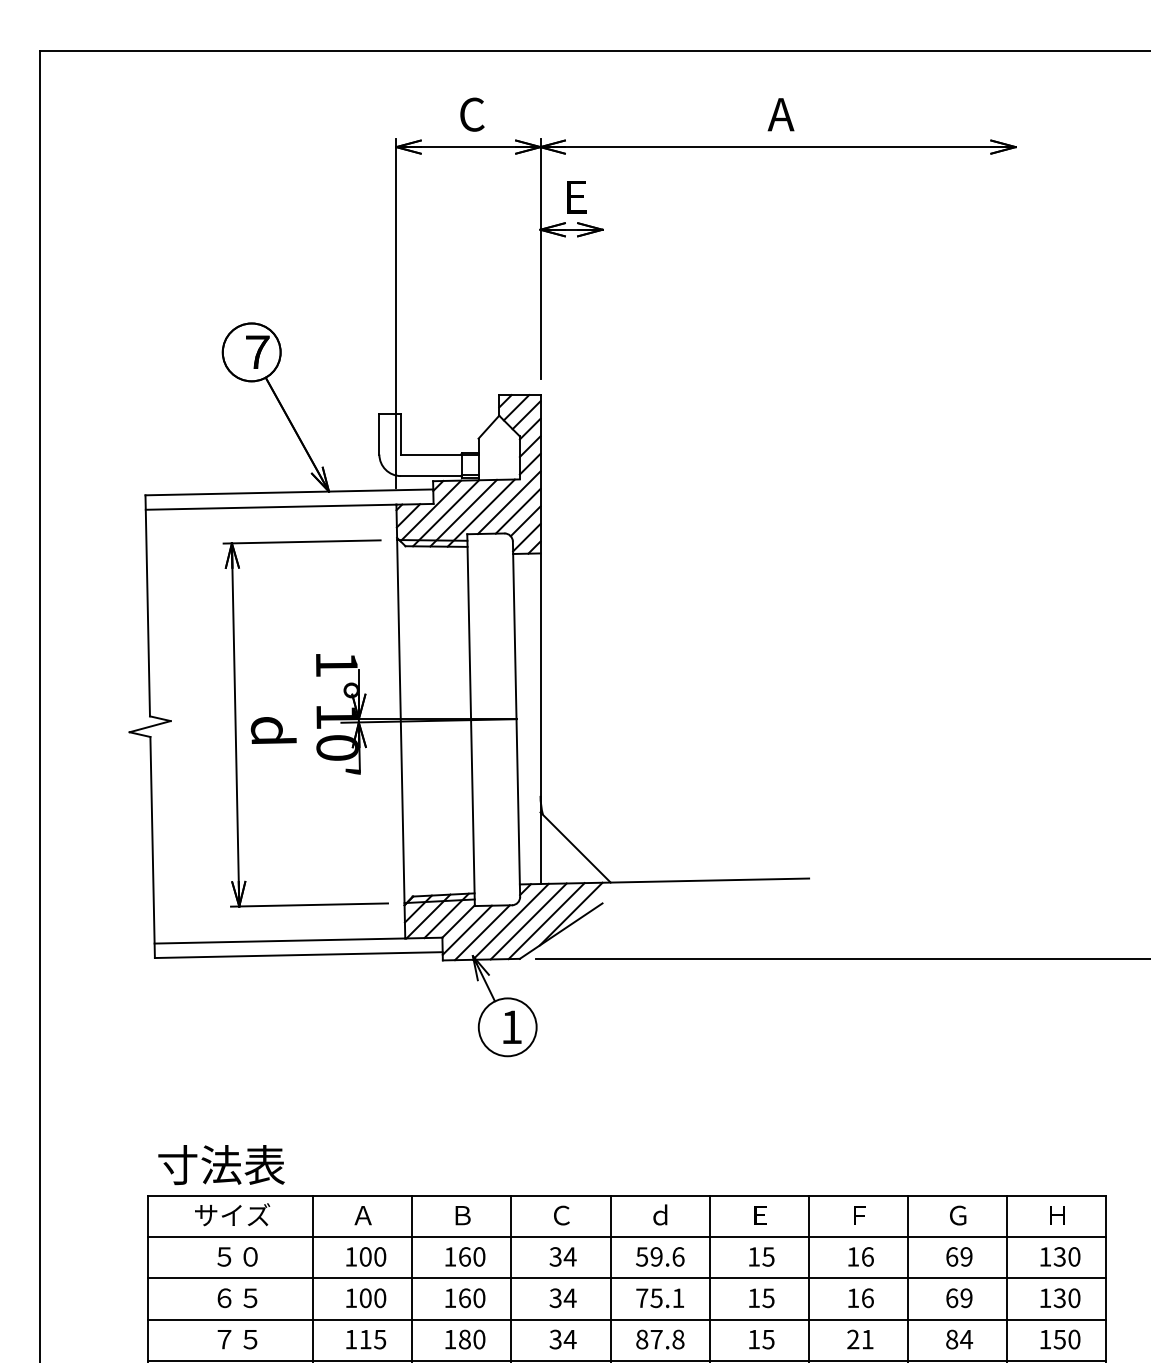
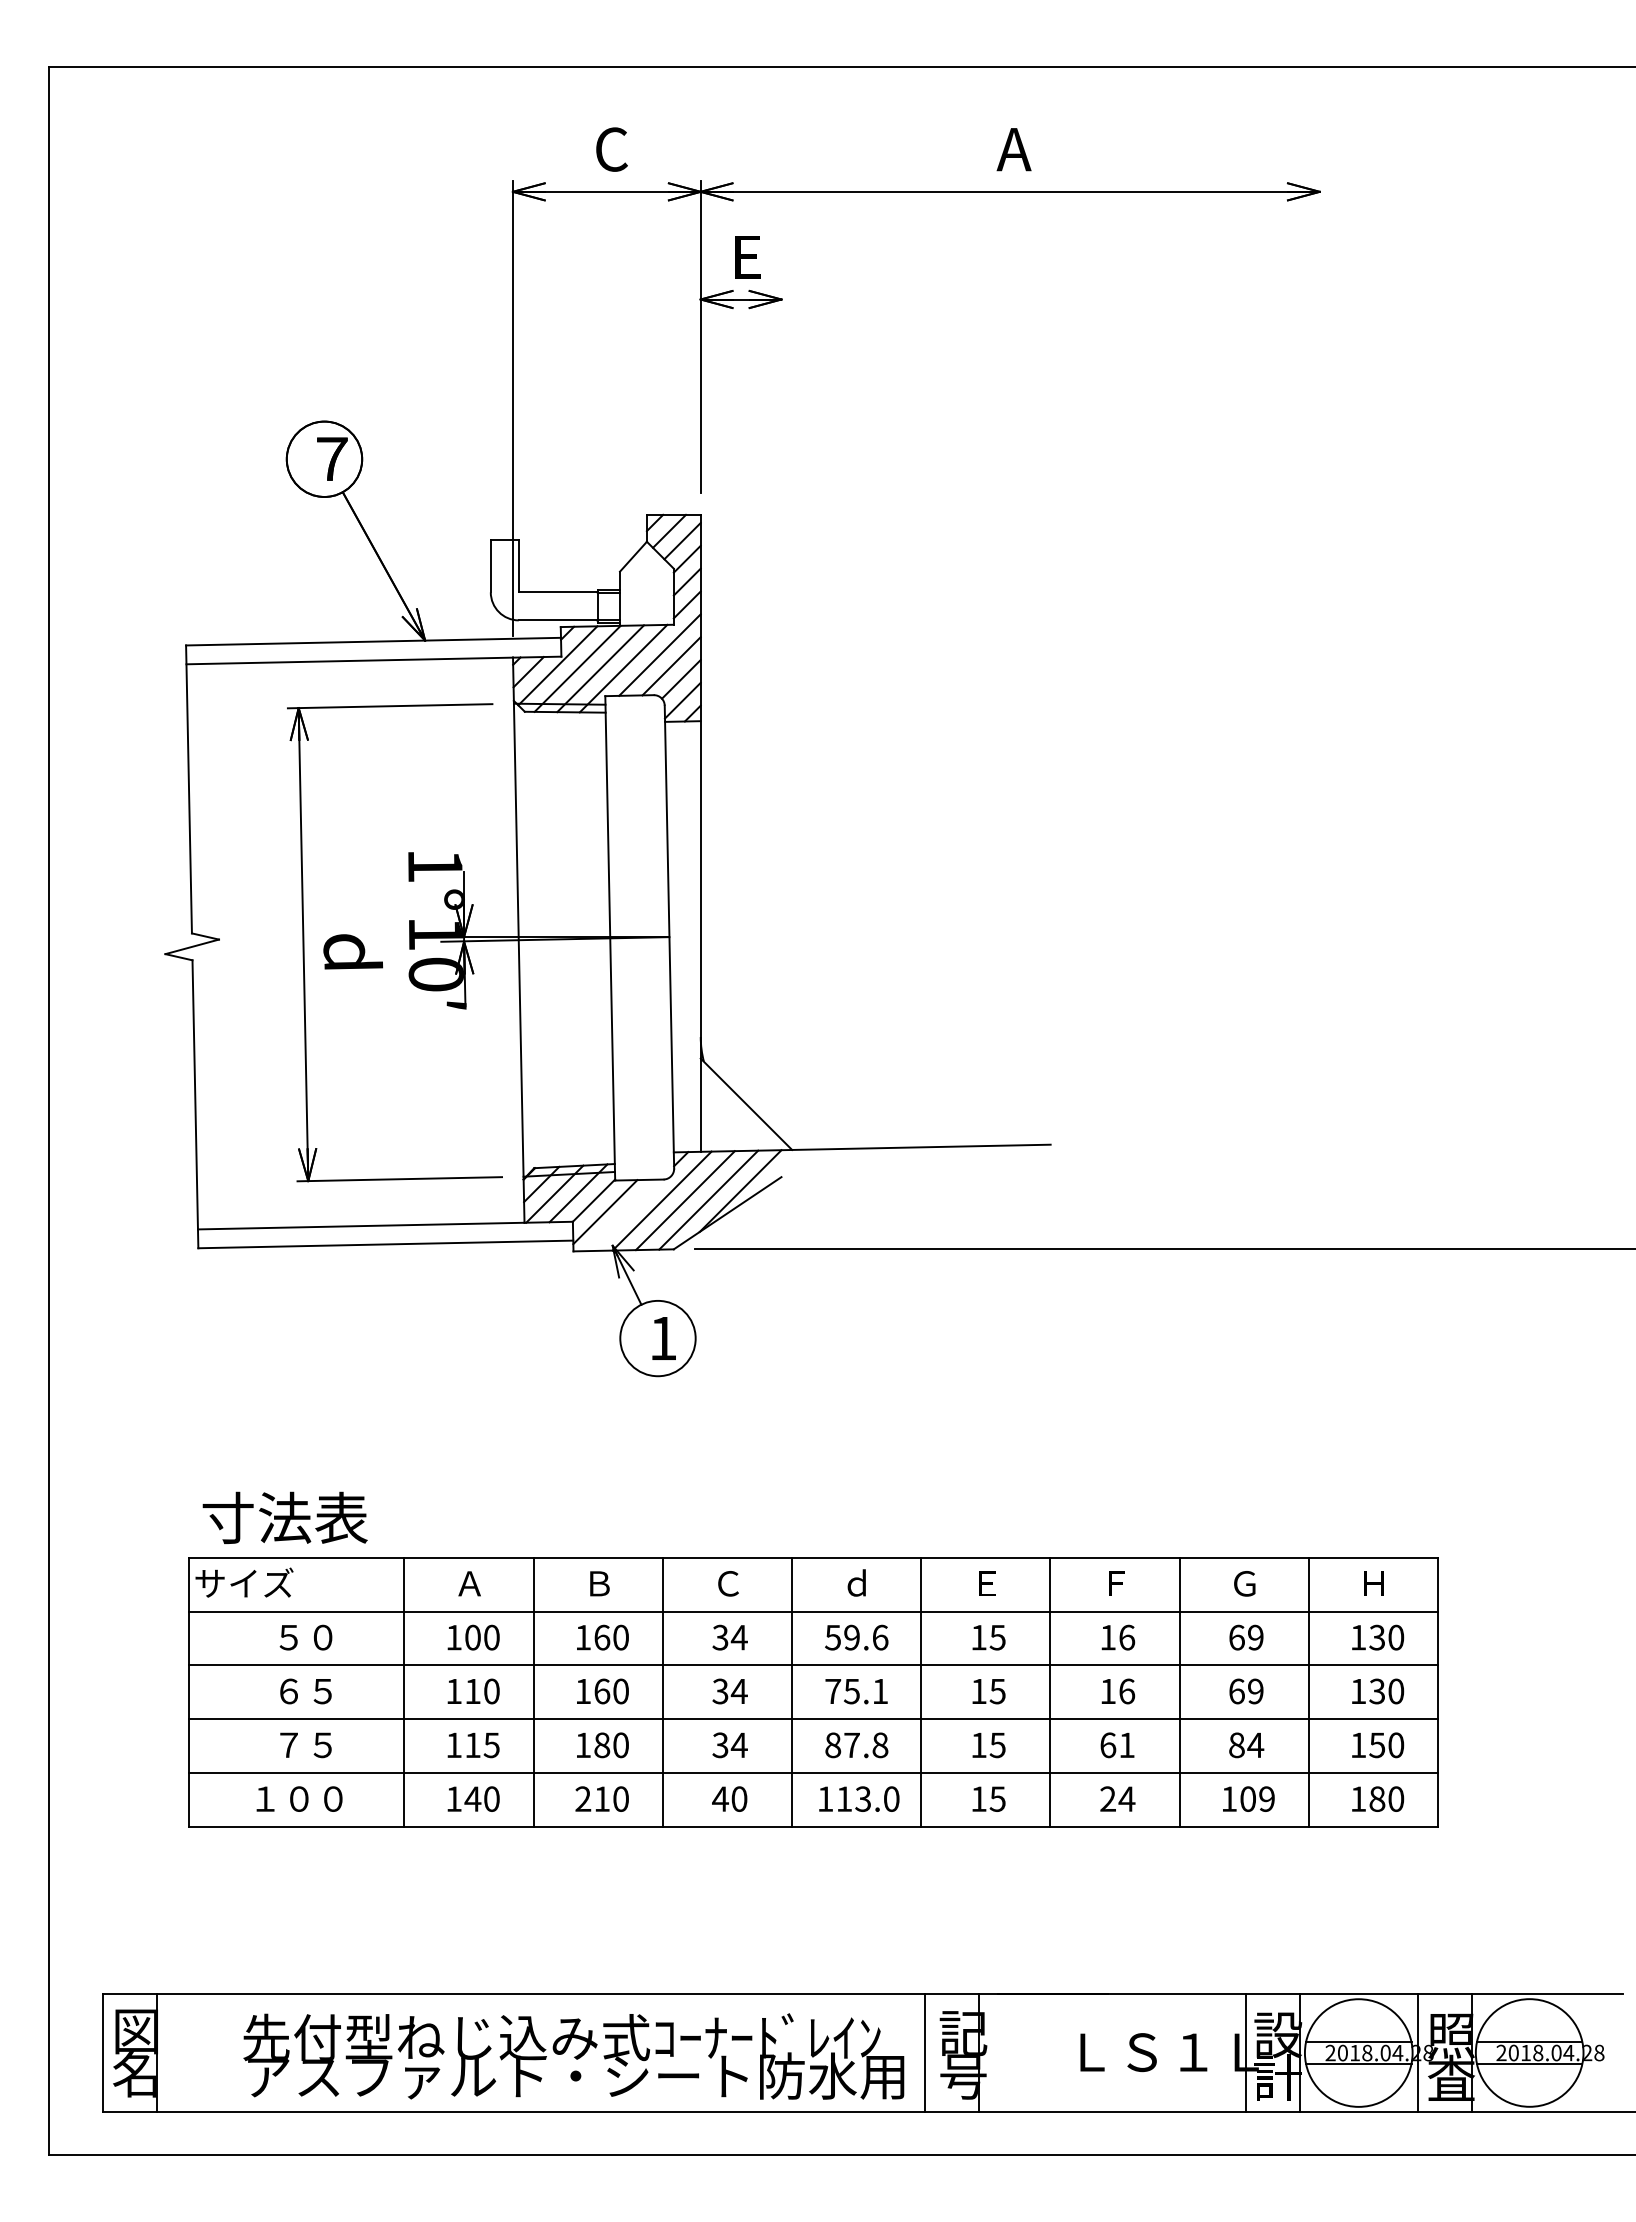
line: (482, 932) -> (624, 1215), removed
text: (232, 1214) -> (244, 1582), moved
text: (365, 1298) -> (472, 1691), 100 -> 110
text: (853, 1339) -> (1108, 1745), 21 -> 61

